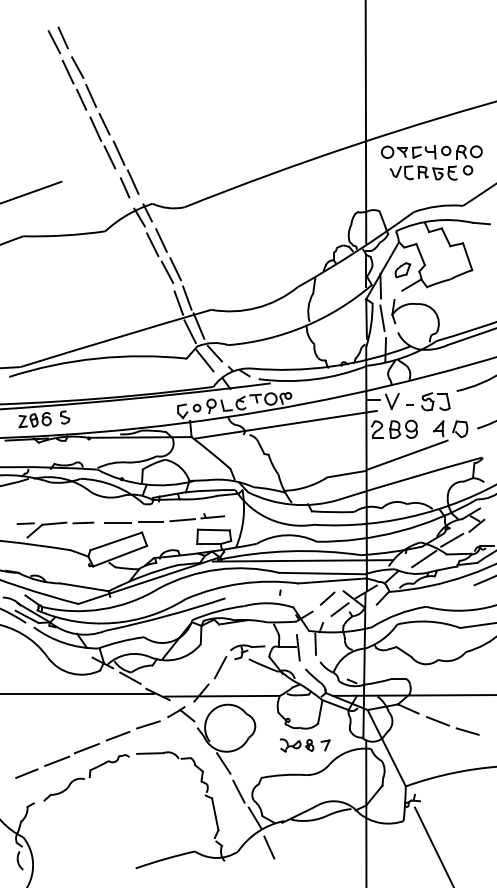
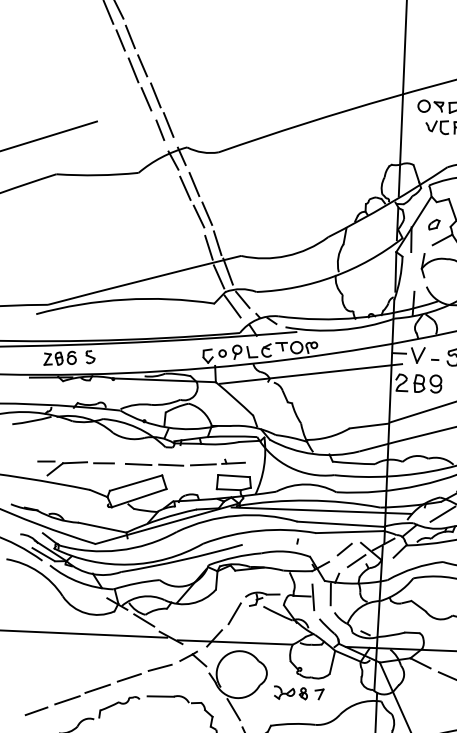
part: (402, 270) -> (433, 224), size x0.7
line: (382, 318) -> (411, 272), removed
part: (305, 745) -> (299, 693), moved

